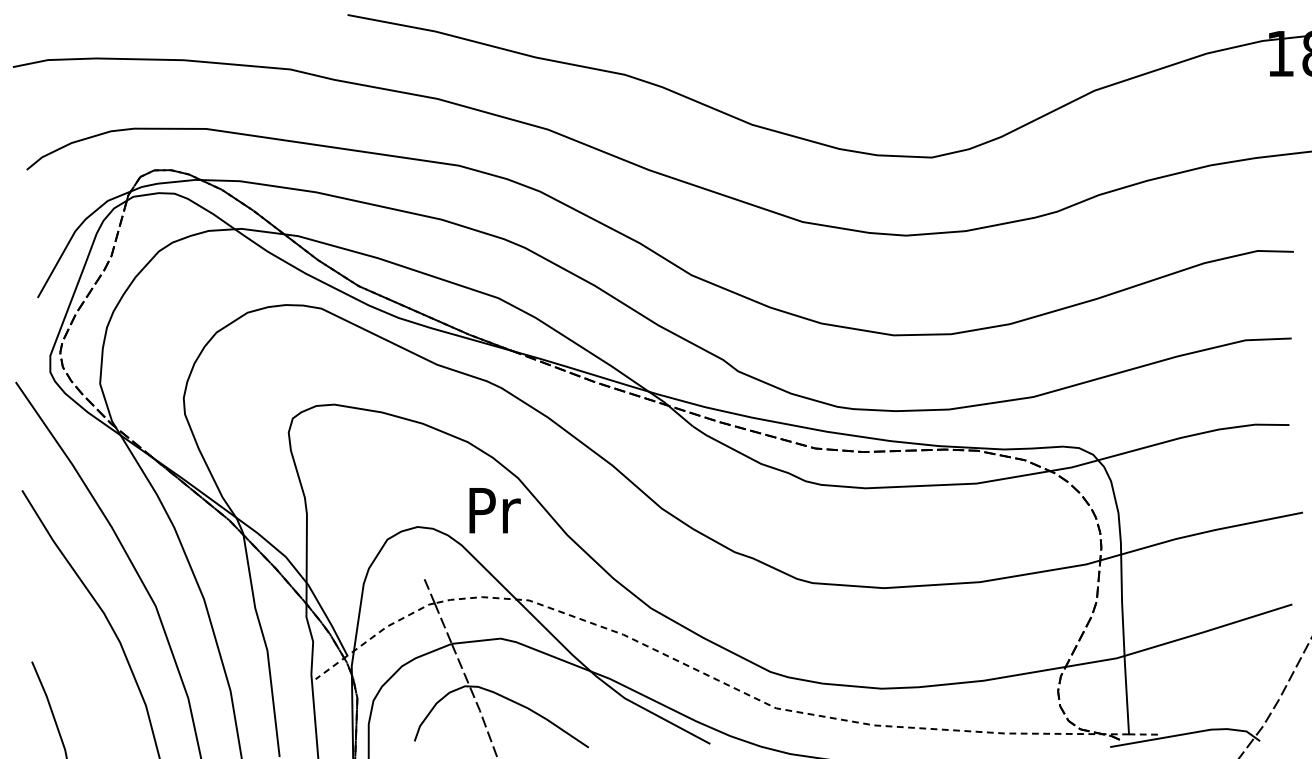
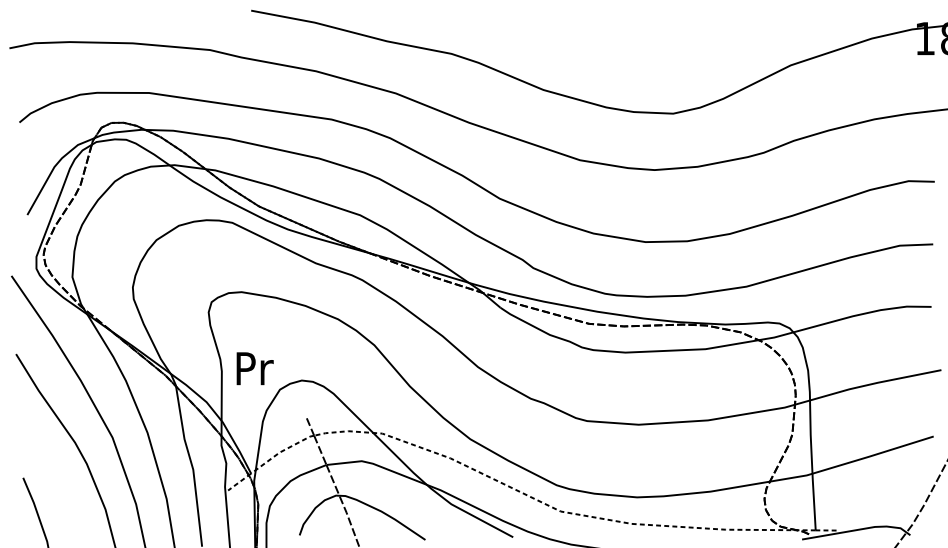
text: (494, 510) -> (254, 368), moved

